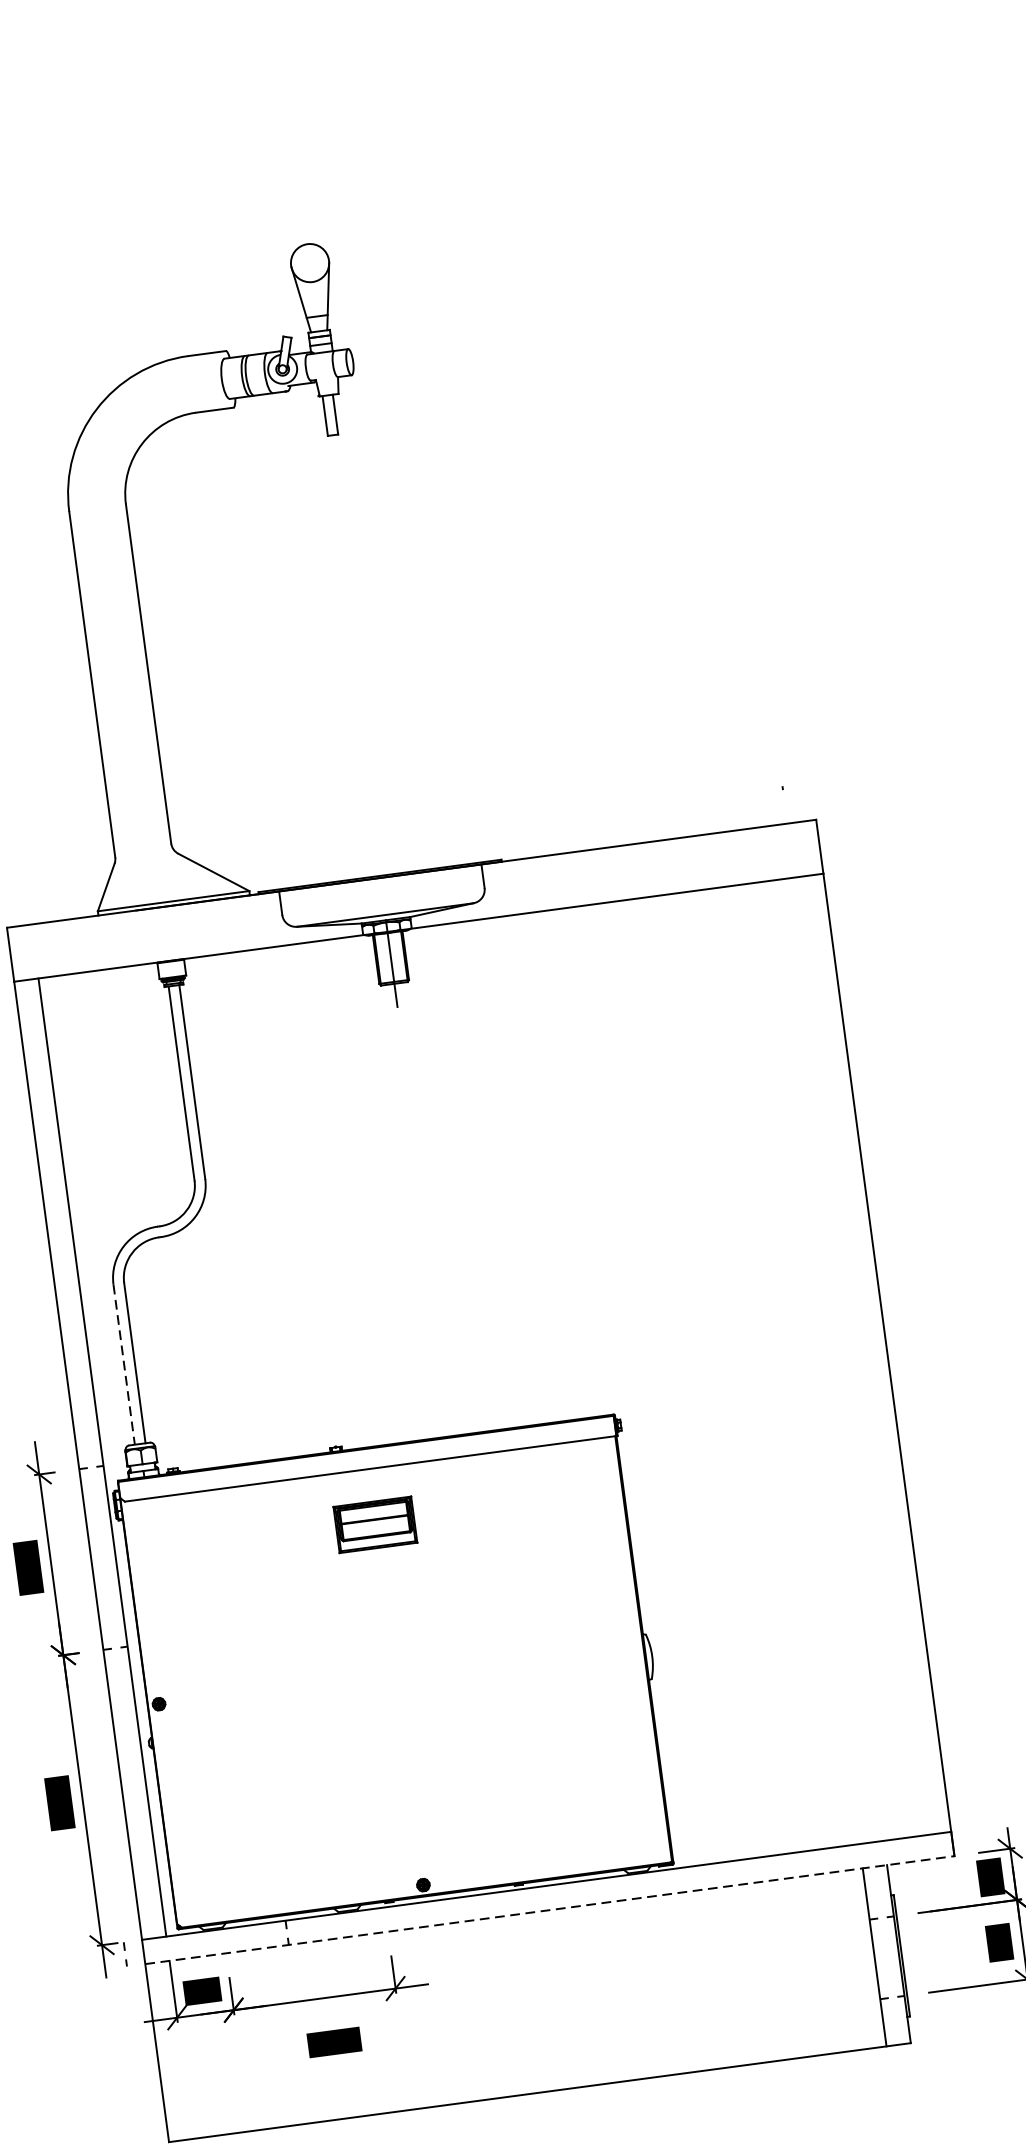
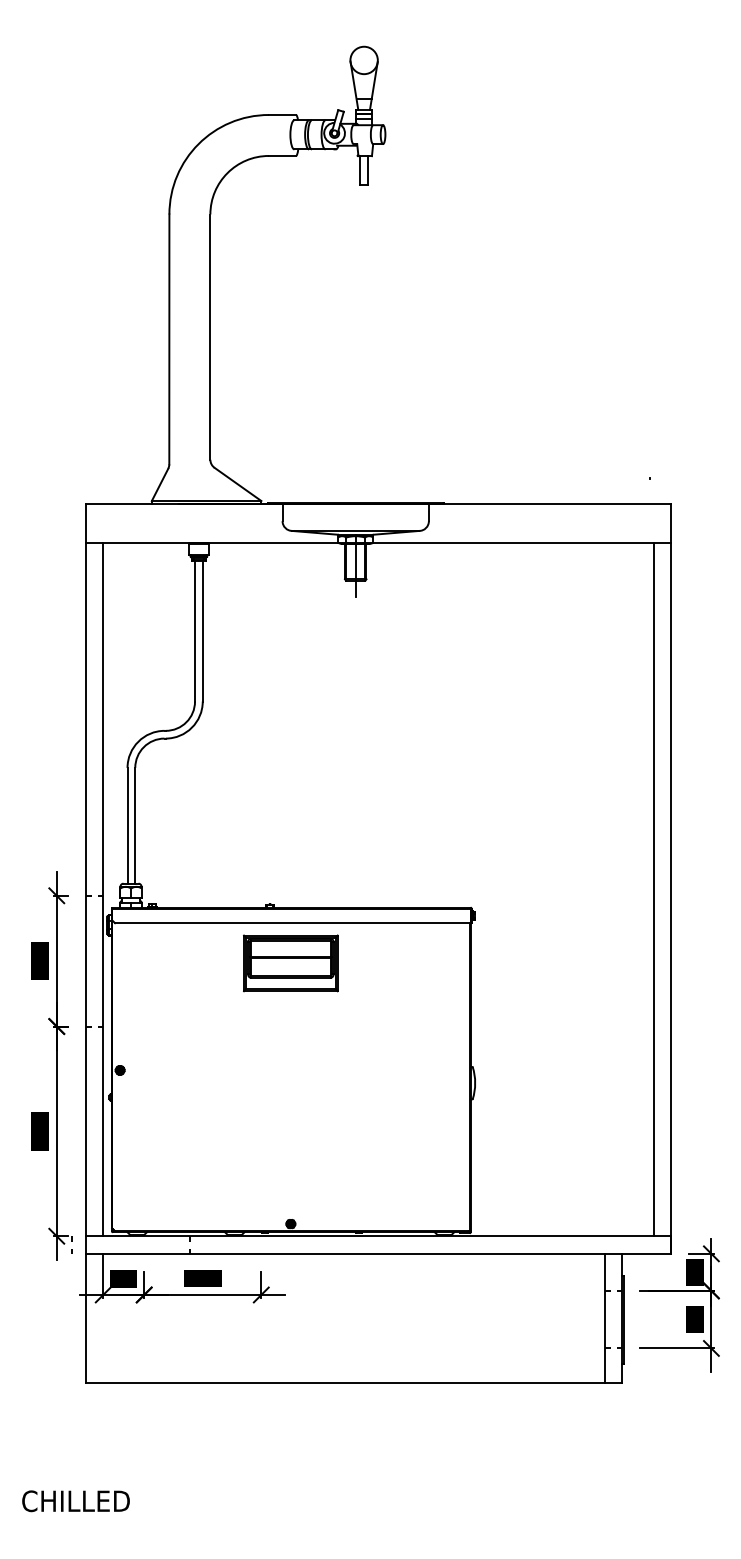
line: (862, 1355) -> (653, 889), added
line: (124, 1364) -> (127, 825), dashed -> solid
part: (374, 1525) -> (290, 963), size x1.67
line: (549, 1909) -> (378, 1253), dashed -> solid
text: (334, 2042) -> (202, 1278), moved

